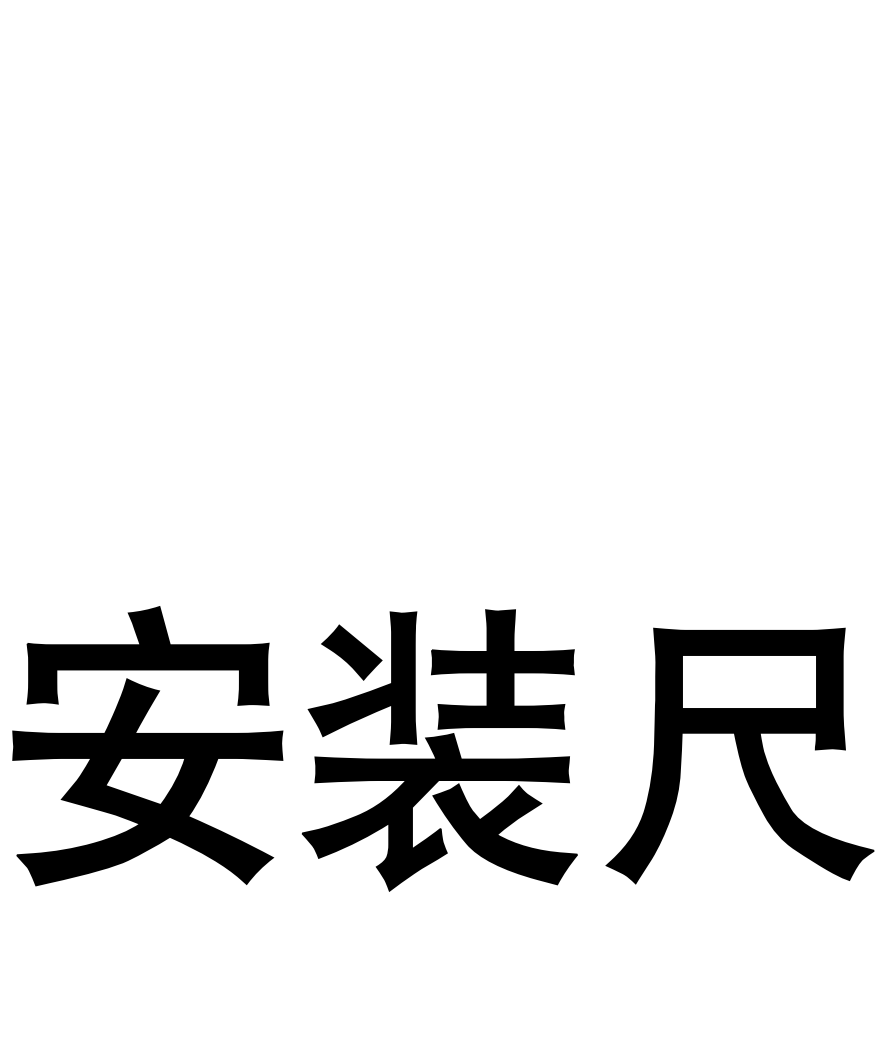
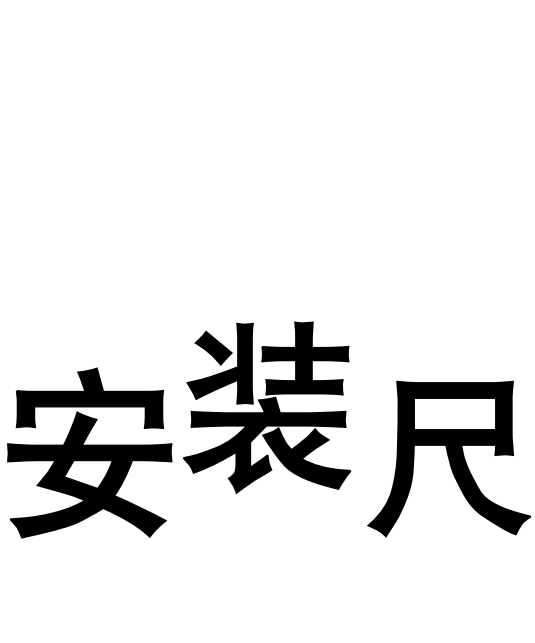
part: (440, 750) -> (267, 407), moved

